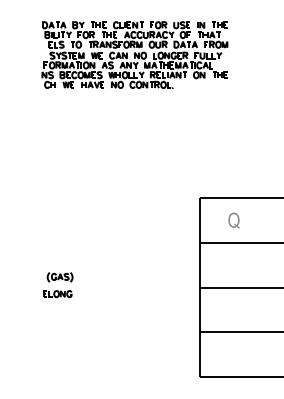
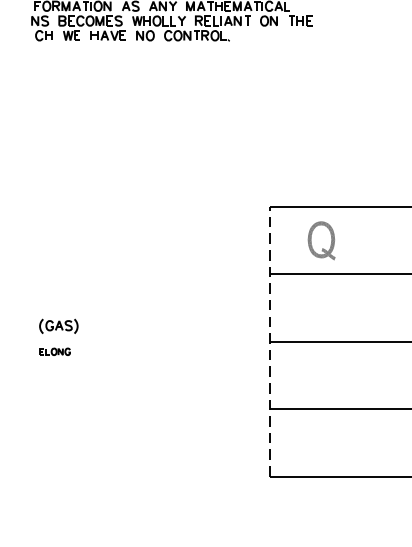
part: (233, 220) -> (320, 240), size x1.6
line: (200, 287) -> (270, 341), solid -> dashed
part: (57, 294) -> (54, 352), size x0.7

